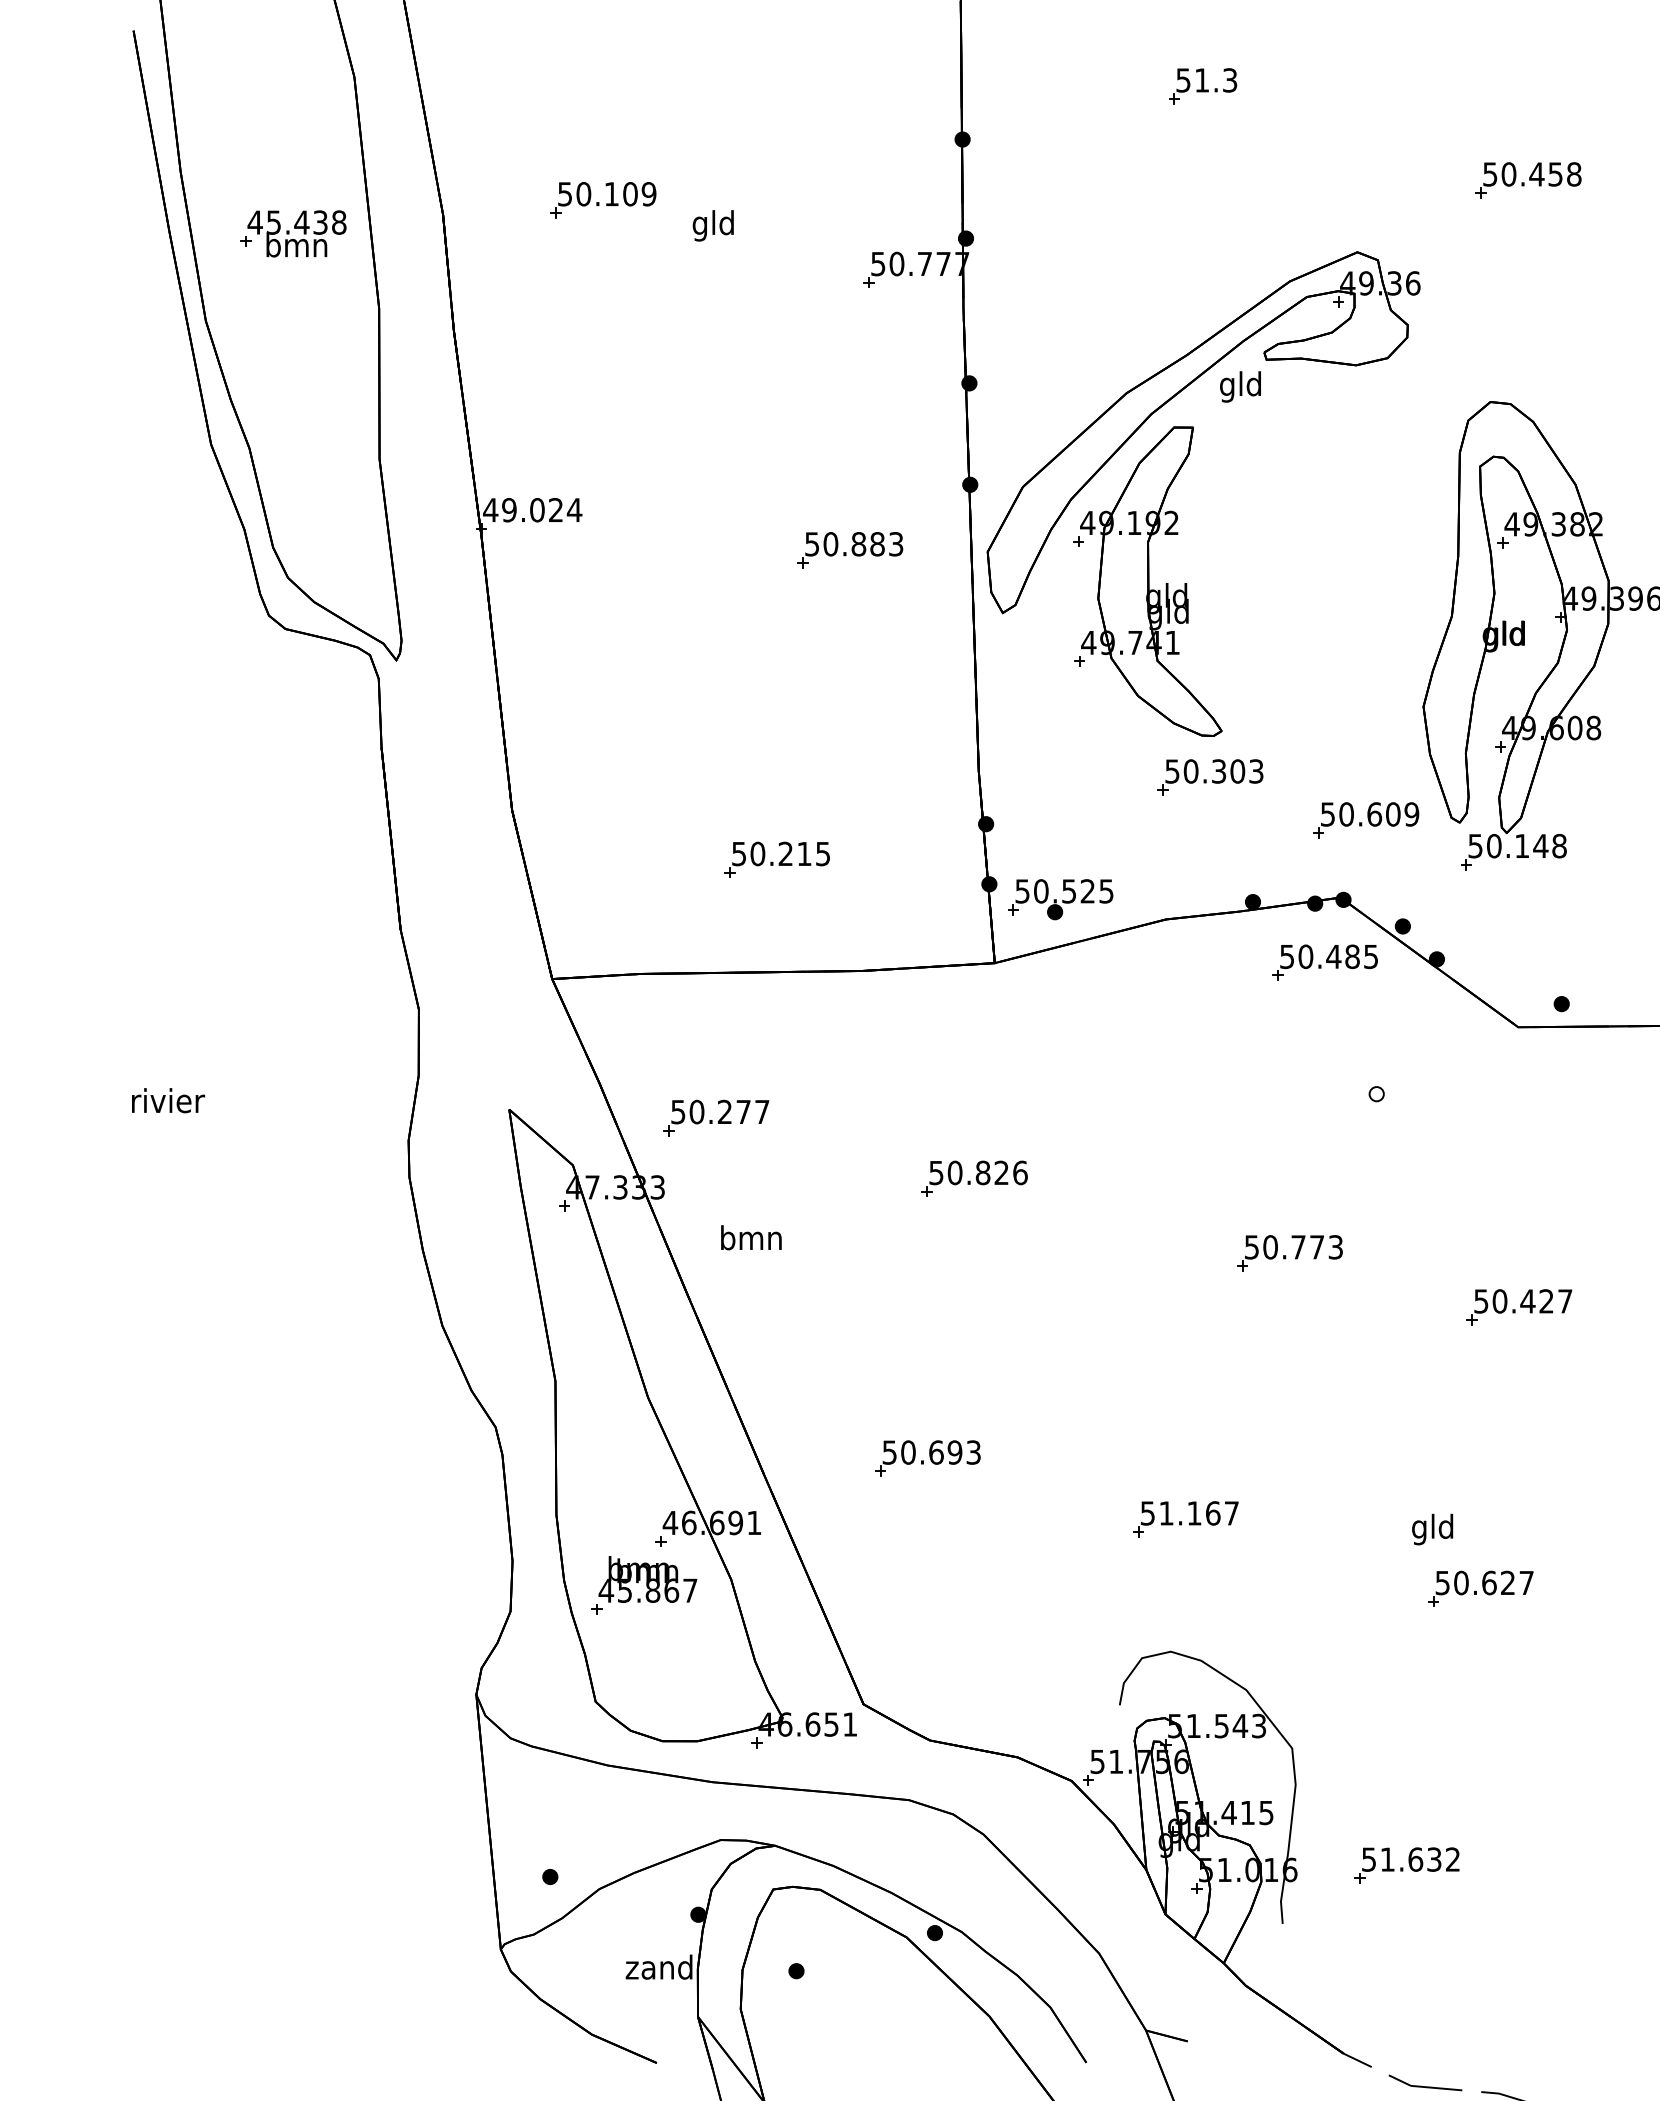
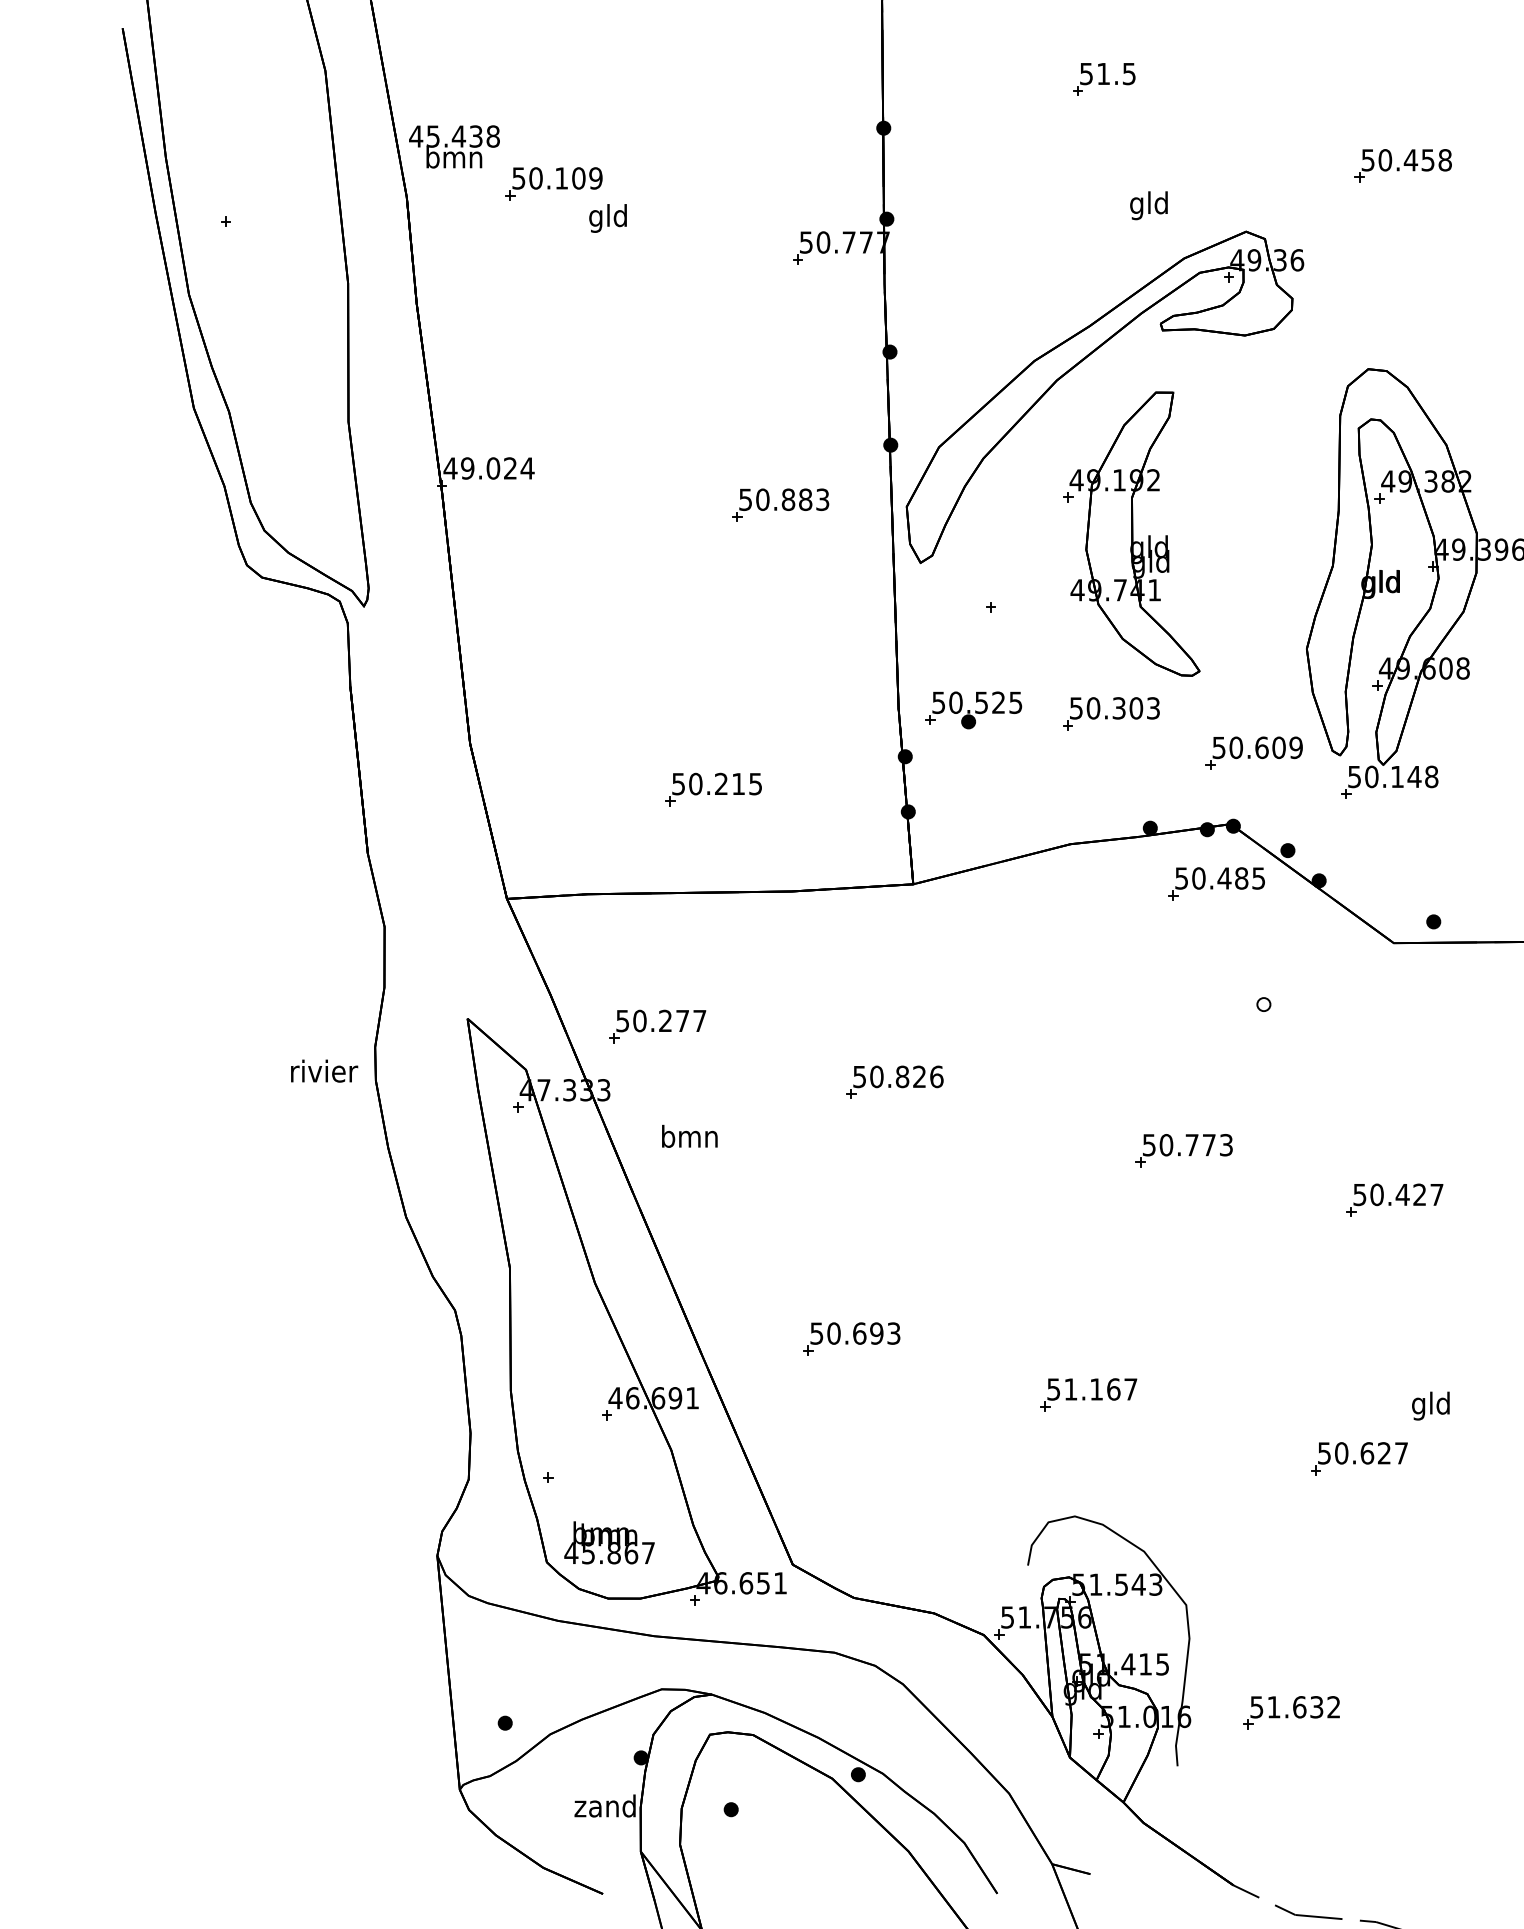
text: (1230, 79) -> (1129, 73), 51.3 -> 51.5
text: (712, 225) -> (607, 218), moved
text: (296, 233) -> (454, 146), moved
text: (1240, 386) -> (1148, 205), moved
part: (1147, 581) -> (1131, 533), moved
part: (1060, 899) -> (973, 710), moved
text: (168, 1100) -> (324, 1070), moved
text: (1432, 1529) -> (1430, 1406), moved
text: (647, 1579) -> (609, 1542), moved

